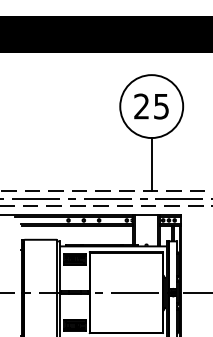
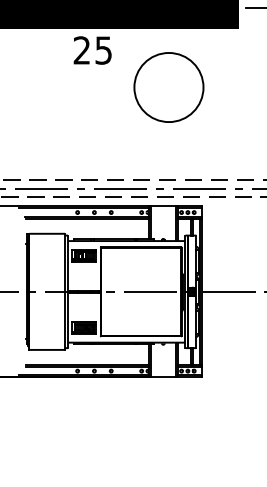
text: (151, 106) -> (92, 50), moved
line: (151, 164) -> (168, 151), removed

